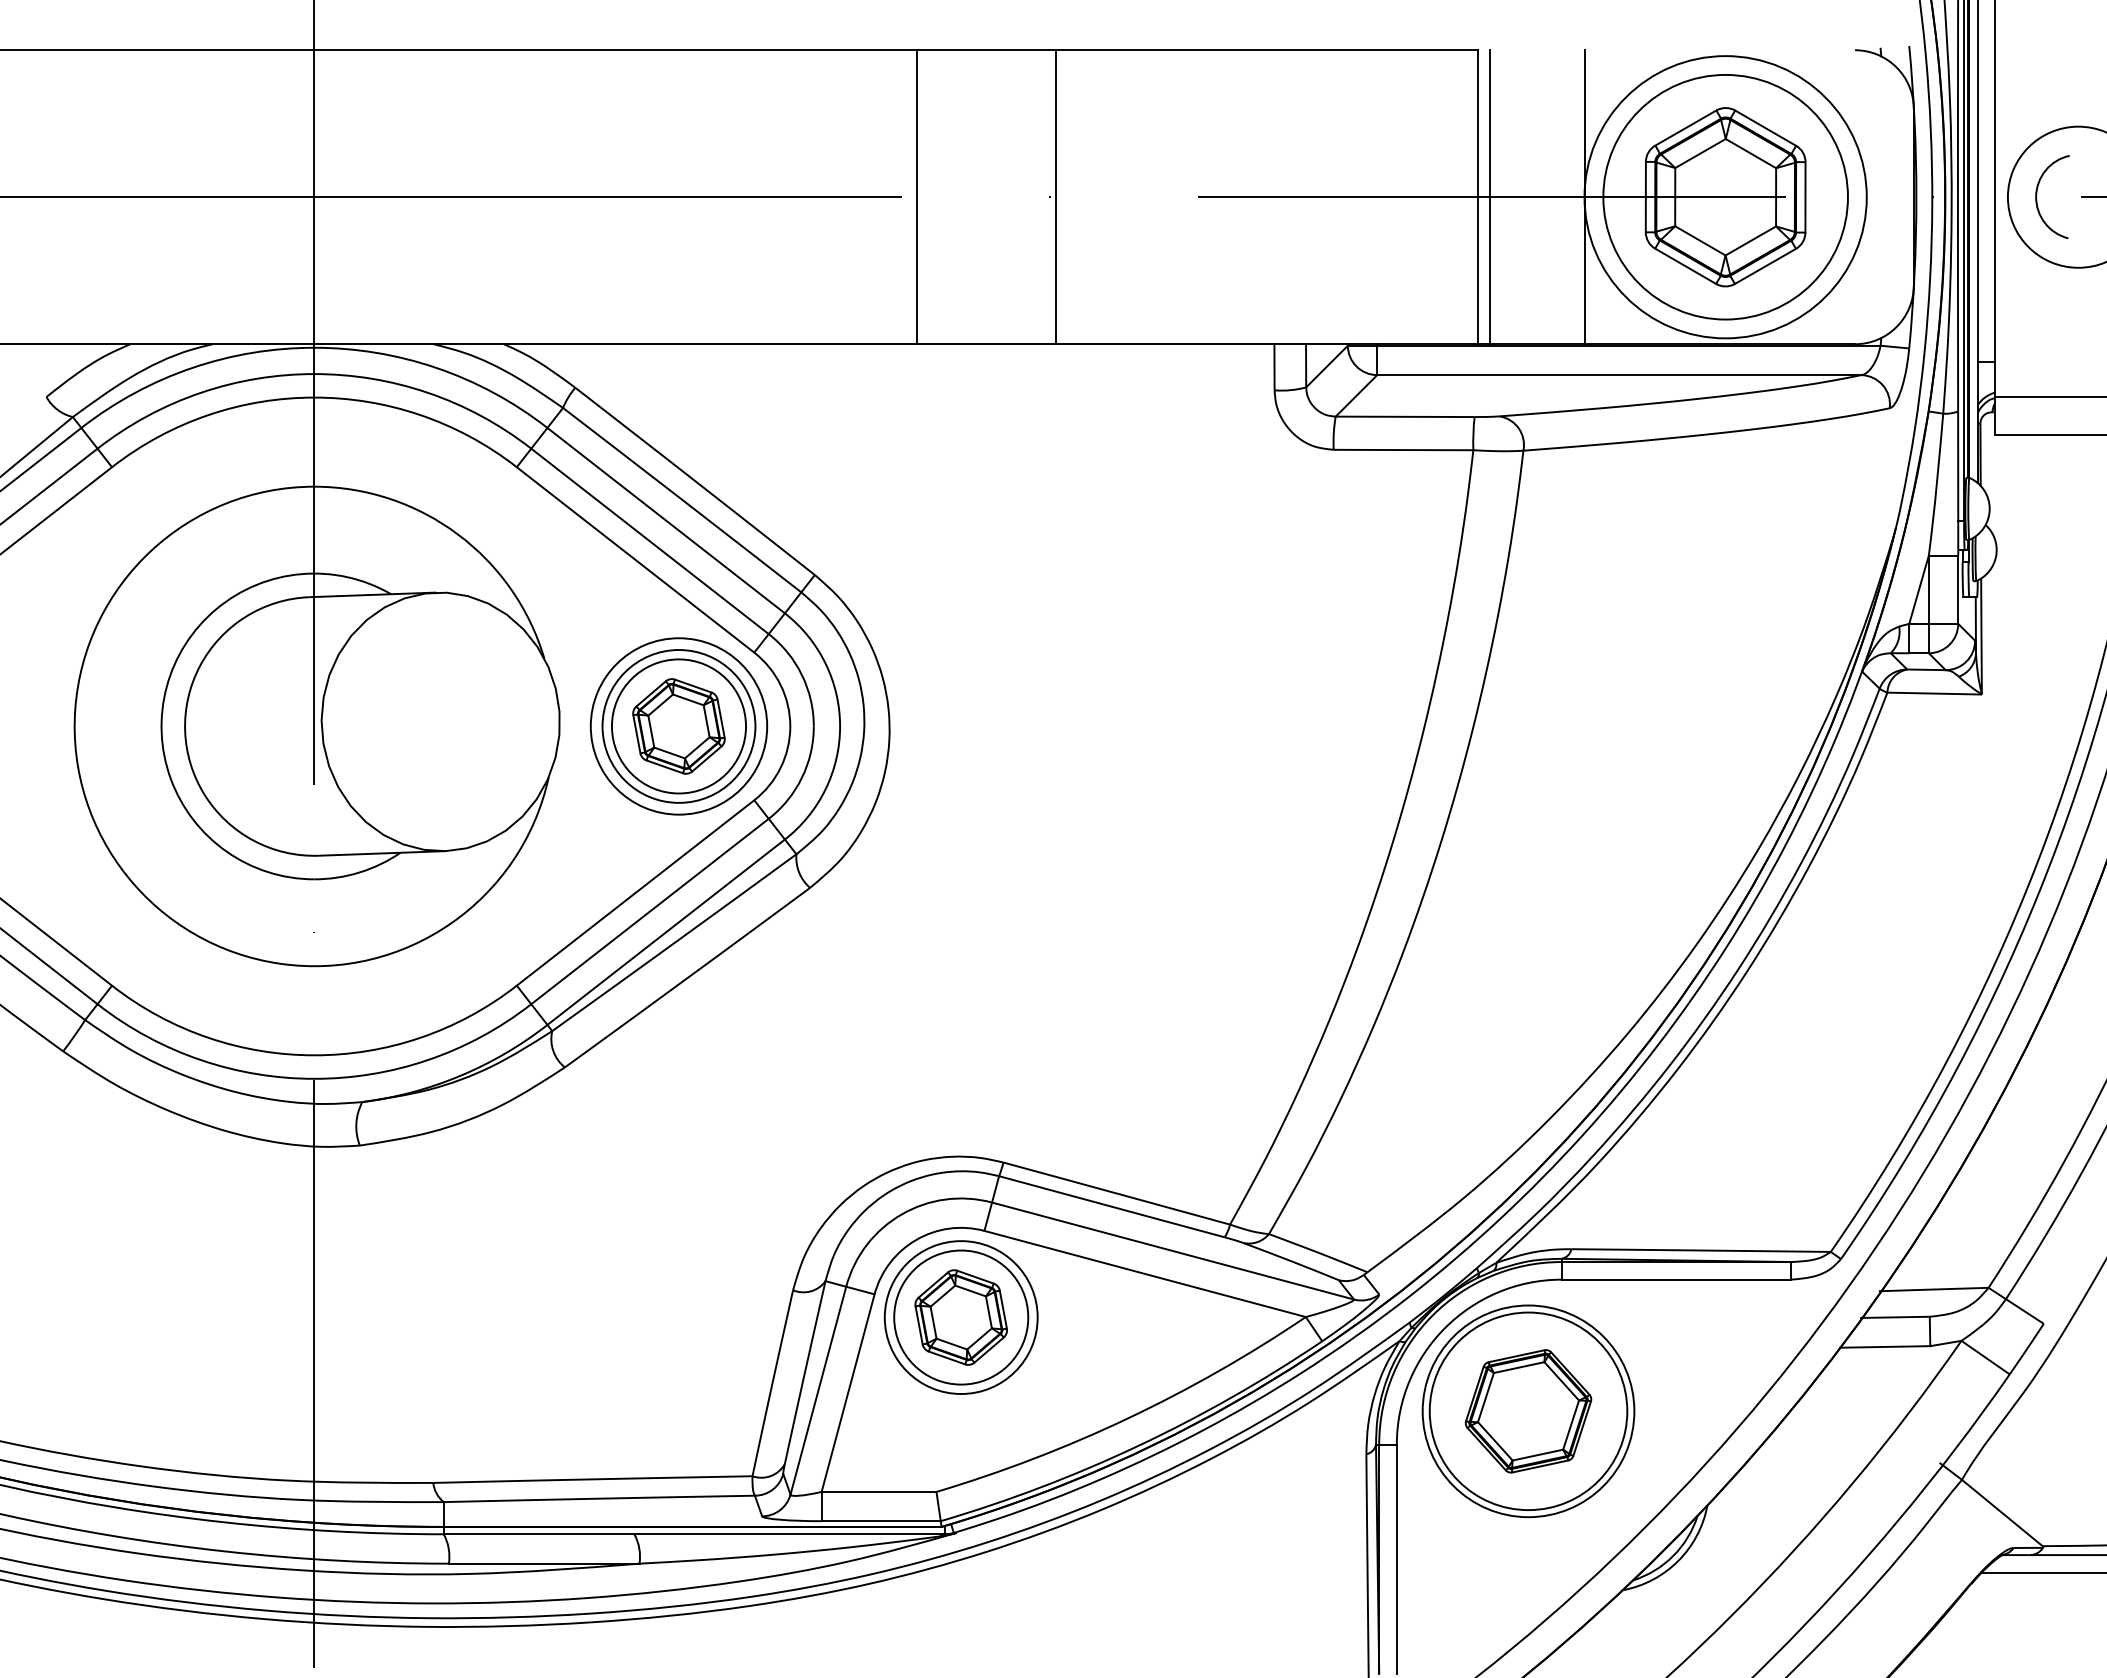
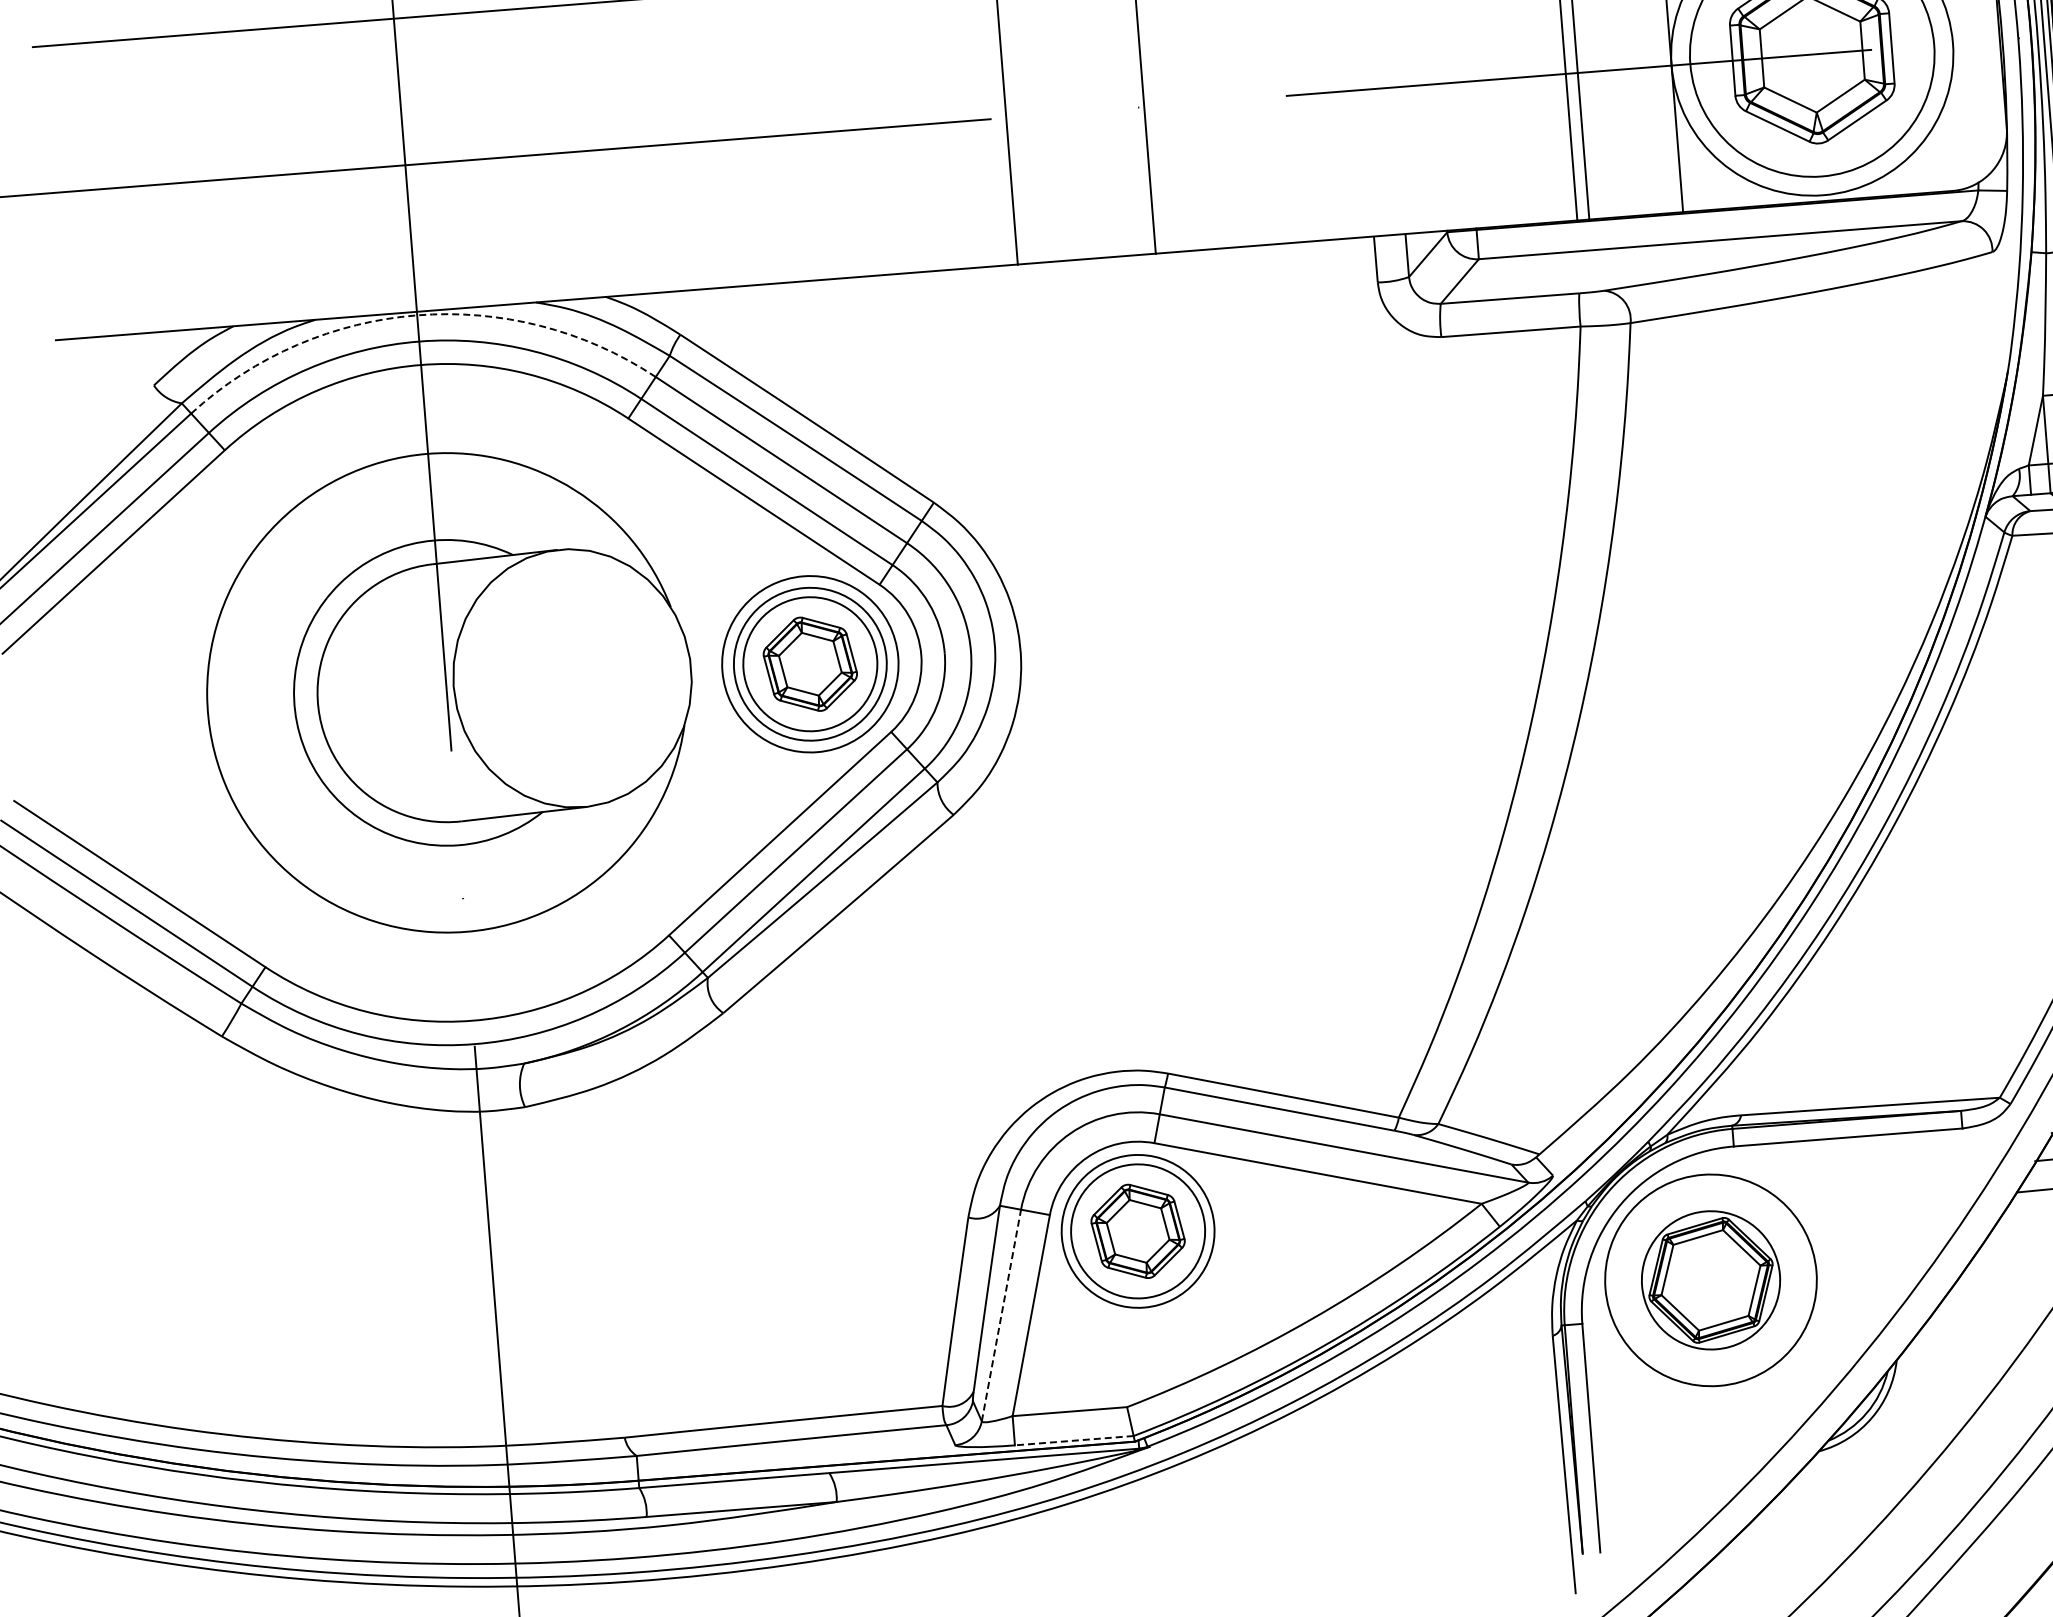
arc: (314, 347) -> (417, 315), solid -> dashed
line: (818, 1390) -> (1001, 1315), solid -> dashed
circle: (1528, 1411) -> (1710, 1280), size x0.7
line: (881, 1521) -> (1074, 1440), solid -> dashed

